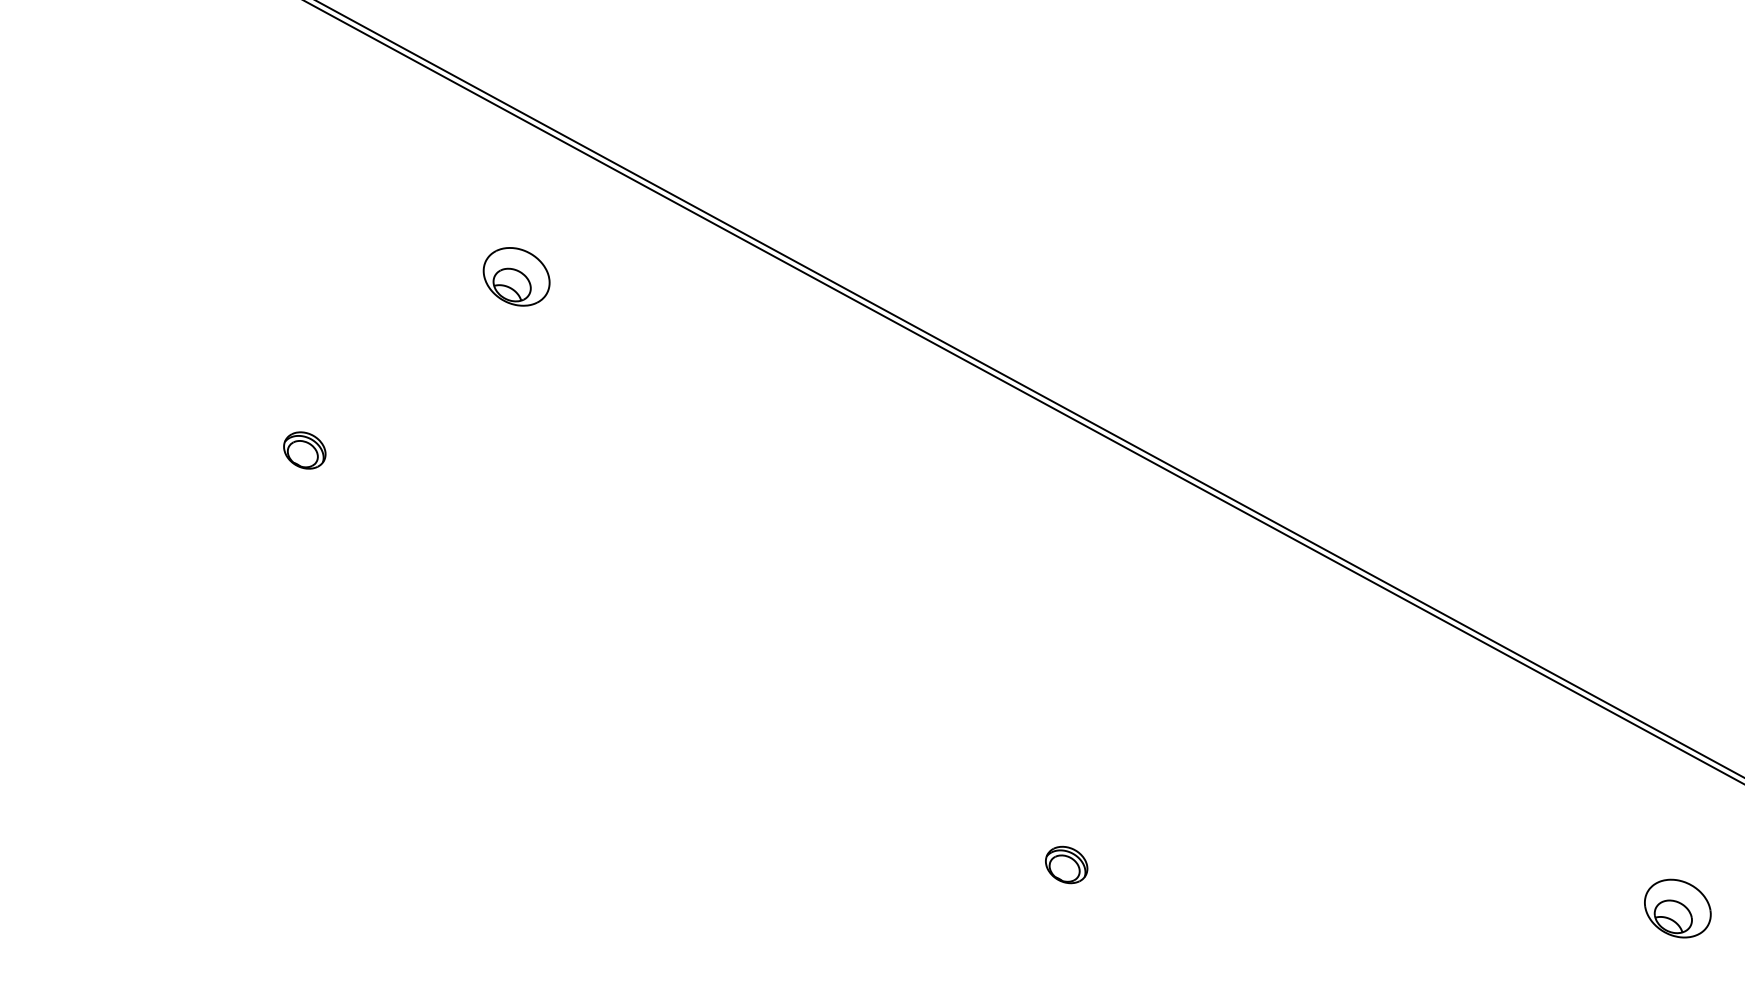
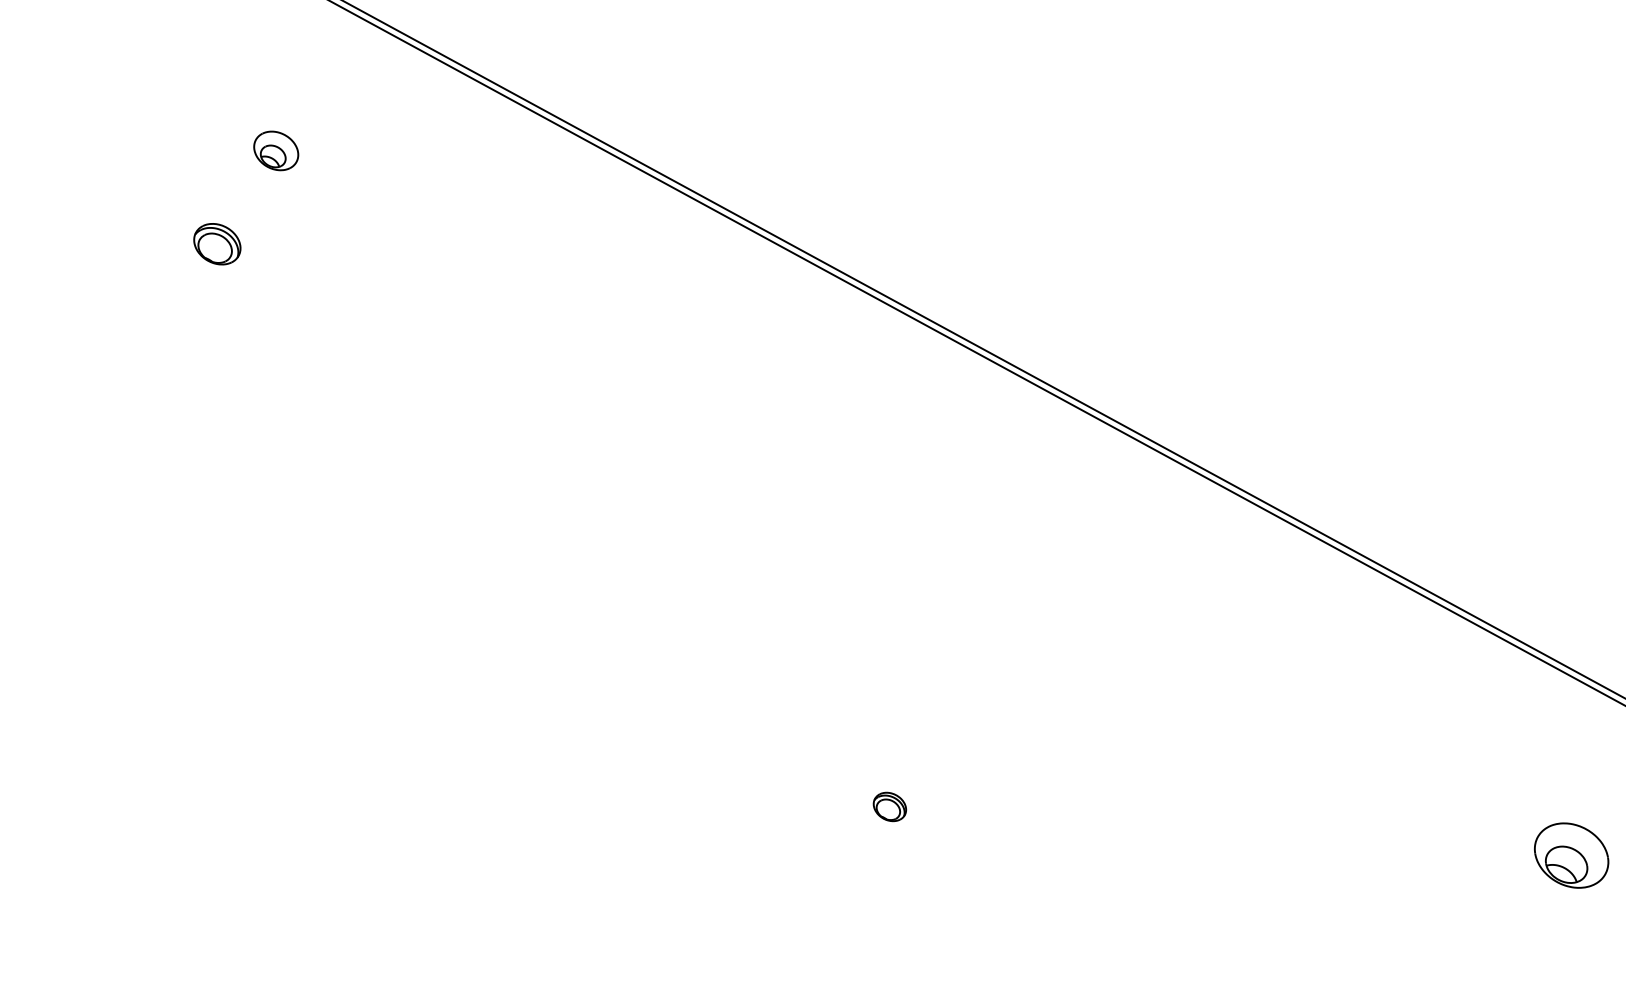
part: (516, 276) -> (276, 150), size x0.6
part: (304, 450) -> (217, 244), moved
part: (1066, 864) -> (889, 806), size x0.7

